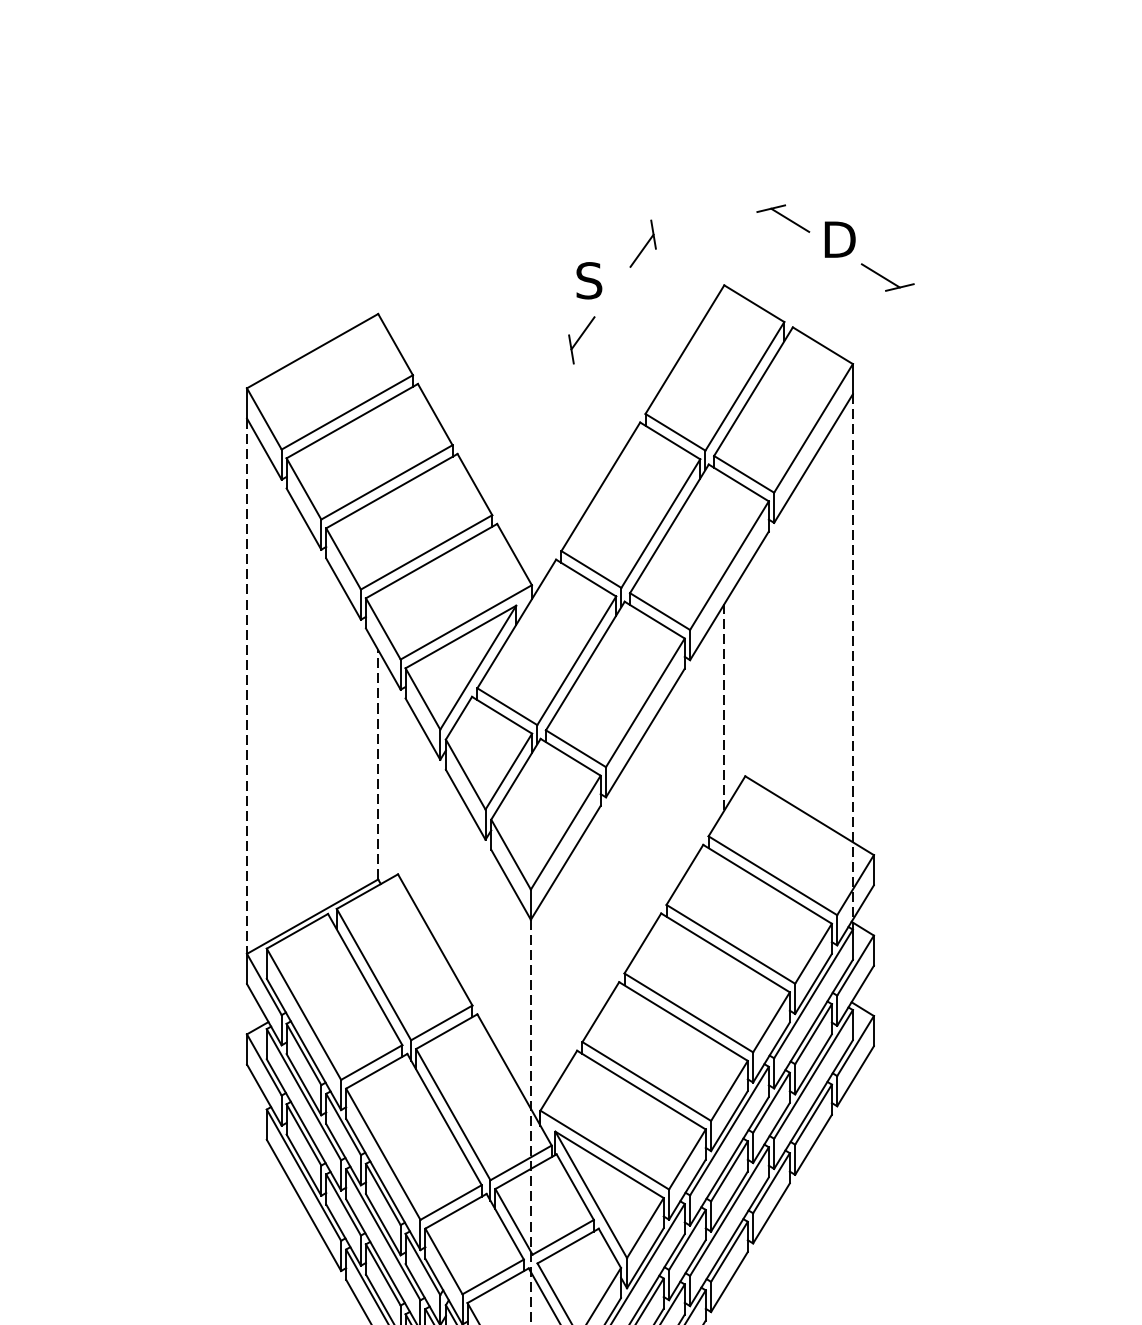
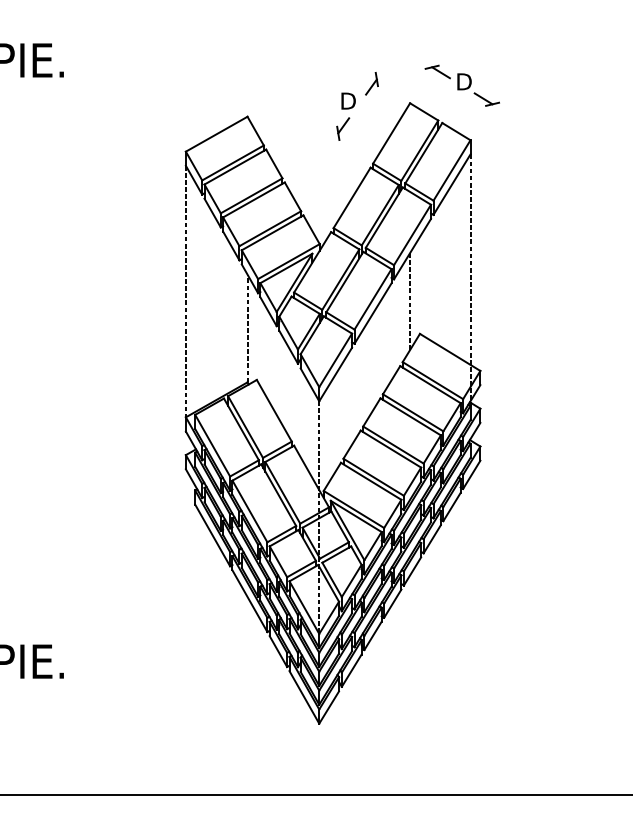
text: (591, 279) -> (347, 100), S -> D

